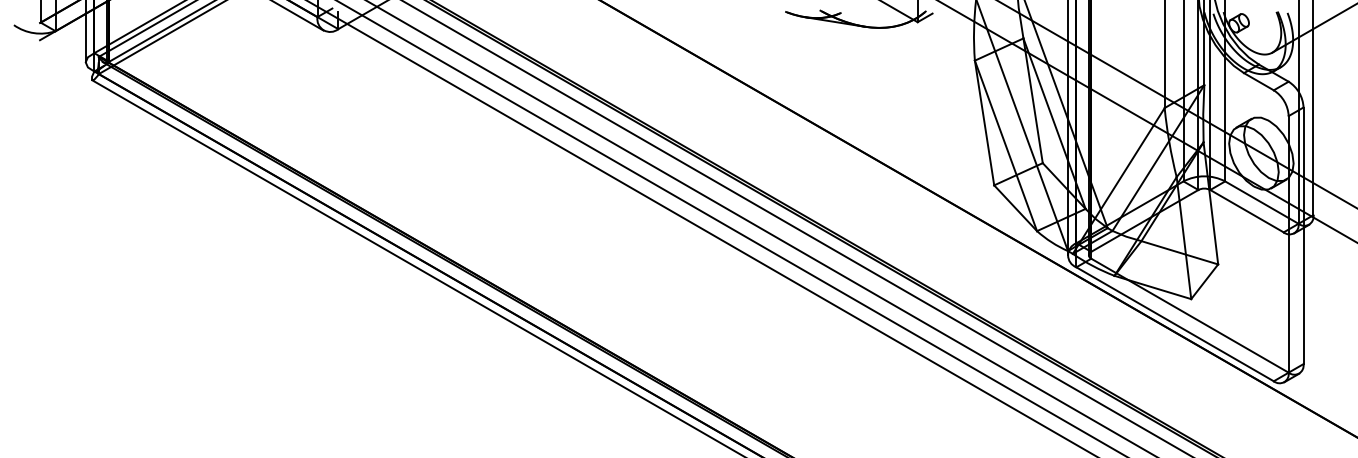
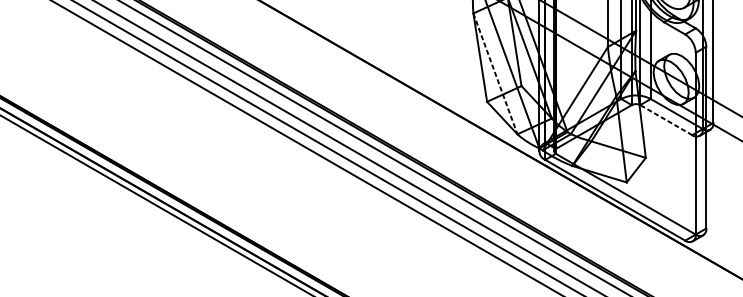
line: (1005, 145) -> (495, 73), solid -> dashed
line: (1246, 210) -> (665, 119), solid -> dashed

